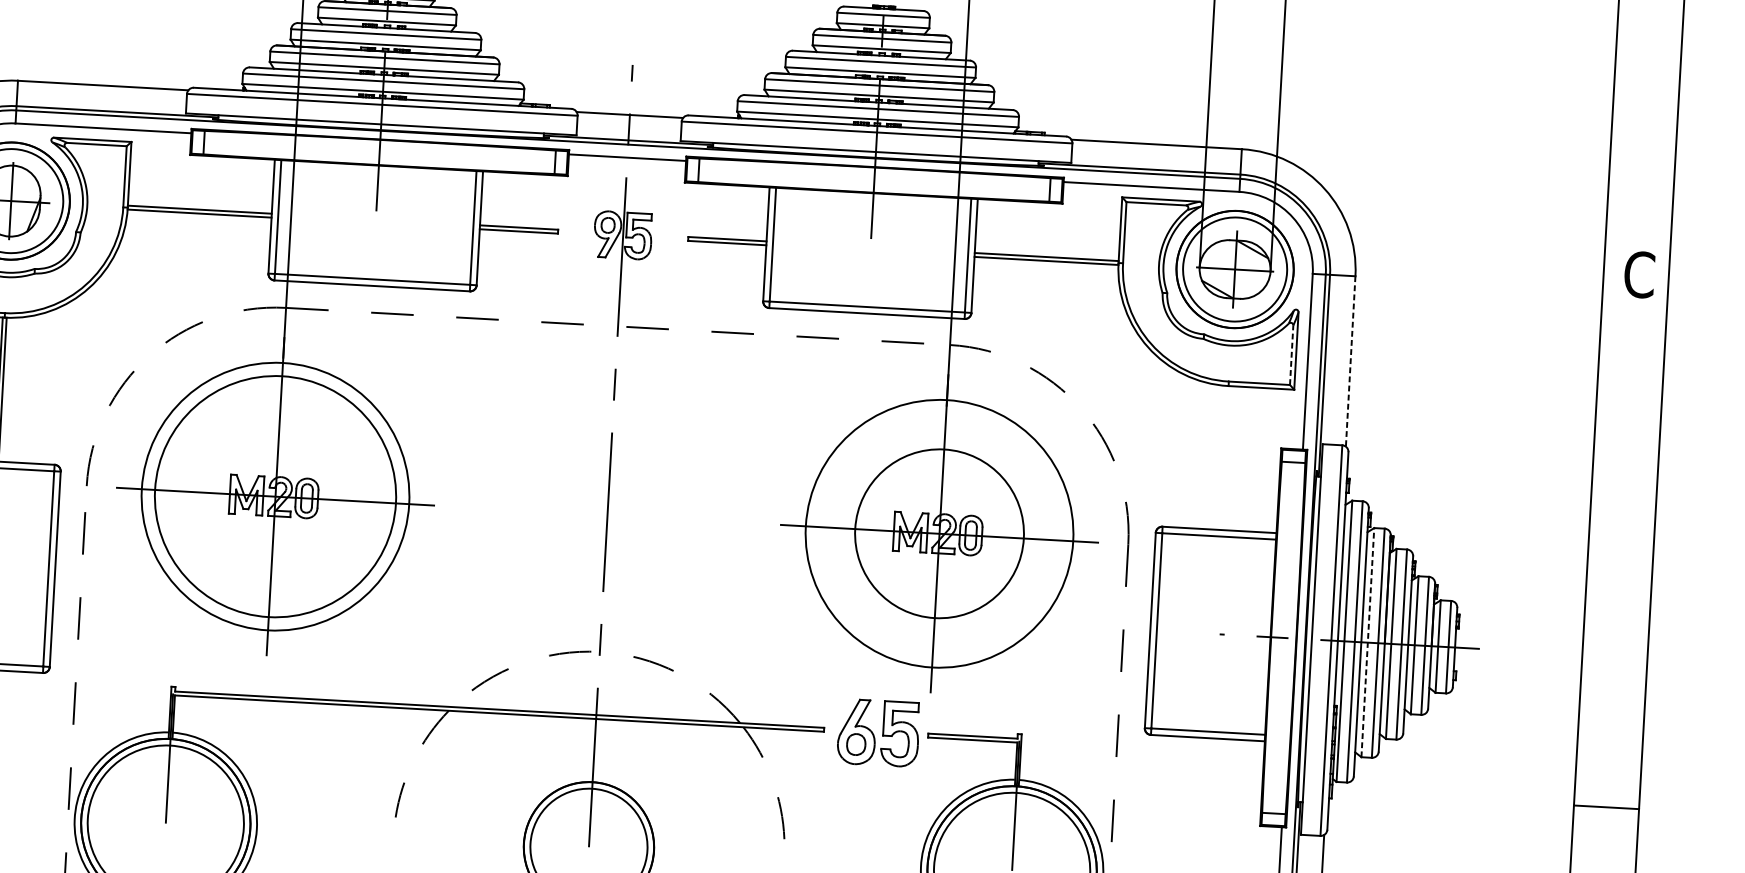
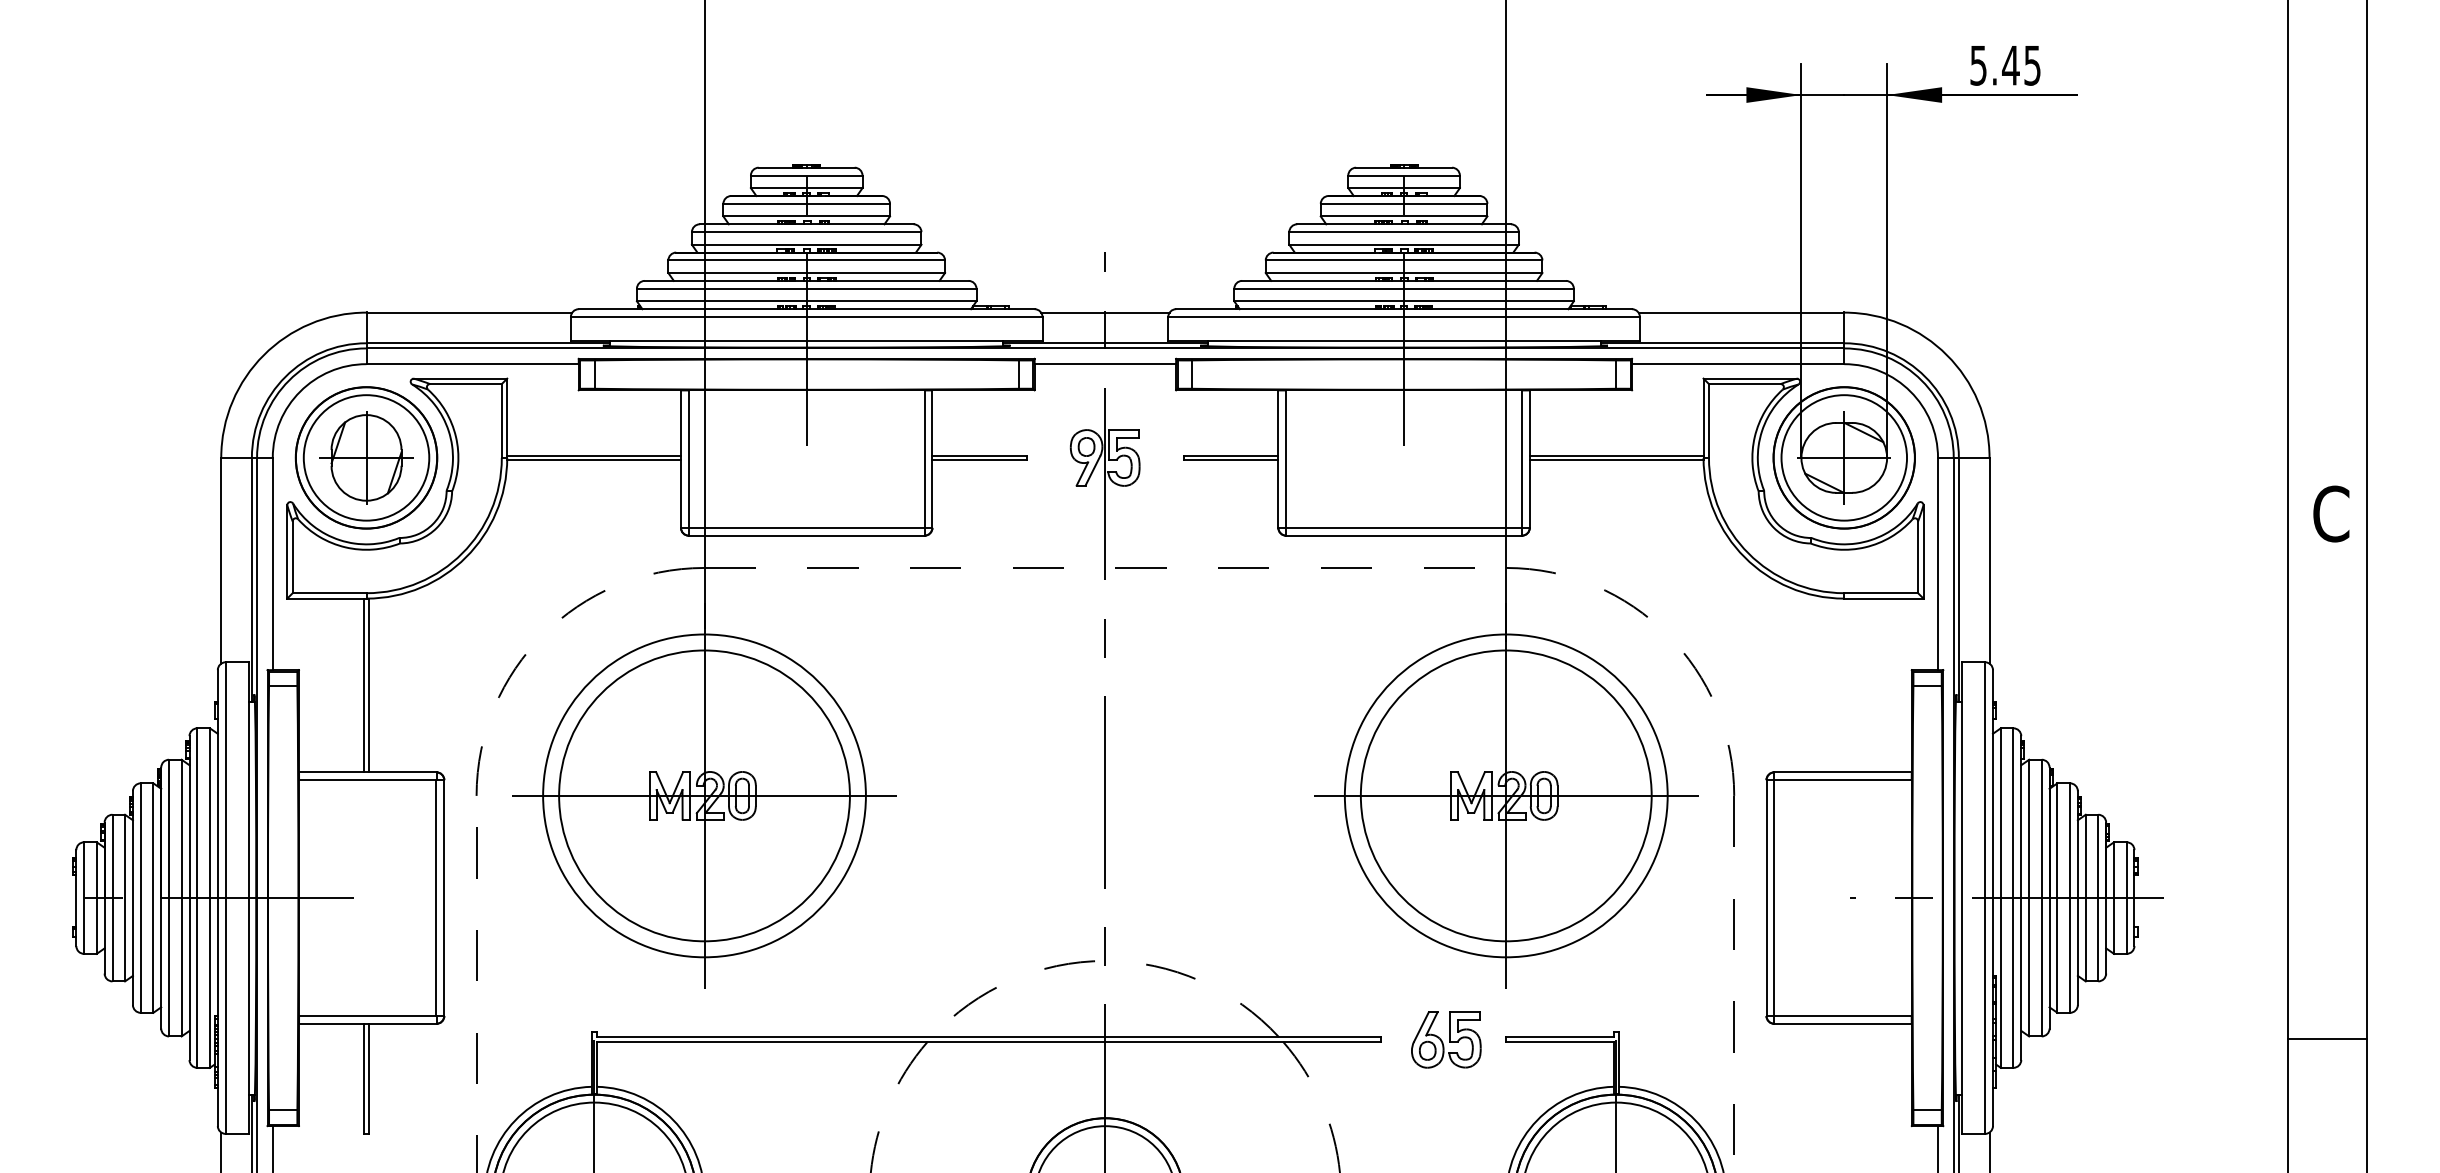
text: (1639, 274) -> (2331, 513), moved
line: (1291, 355) -> (1918, 557), dashed -> solid
line: (1350, 361) -> (1989, 560), dashed -> solid
circle: (938, 533) -> (1505, 795), size x1.43
line: (1368, 642) -> (2029, 897), dashed -> solid
part: (878, 732) -> (1446, 1039), size x0.71
line: (1606, 807) -> (2327, 1039), moved

